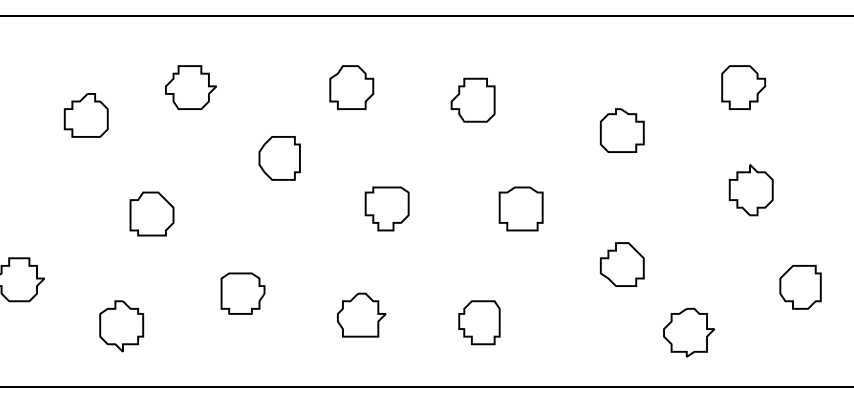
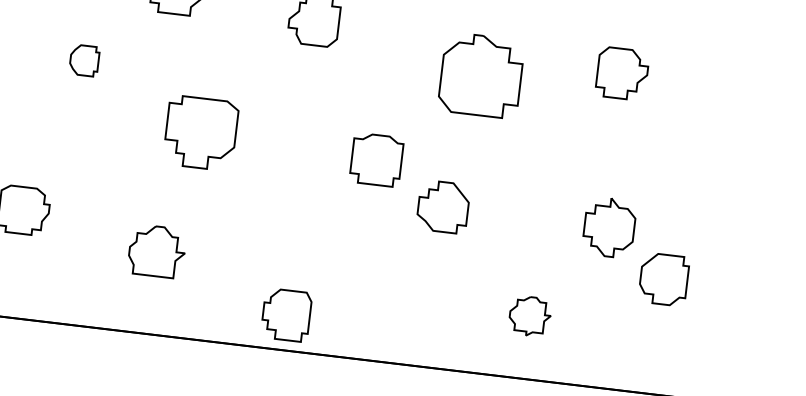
part: (743, 87) -> (622, 73), moved
part: (621, 130) -> (480, 75), size x1.6
part: (279, 158) -> (84, 60), size x0.6
part: (750, 190) -> (608, 227), moved
part: (386, 208) -> (200, 132), size x1.4
part: (520, 208) -> (376, 159), moved
part: (621, 264) -> (442, 206), moved
part: (479, 322) -> (286, 314), moved
part: (689, 332) -> (530, 316), size x0.7

